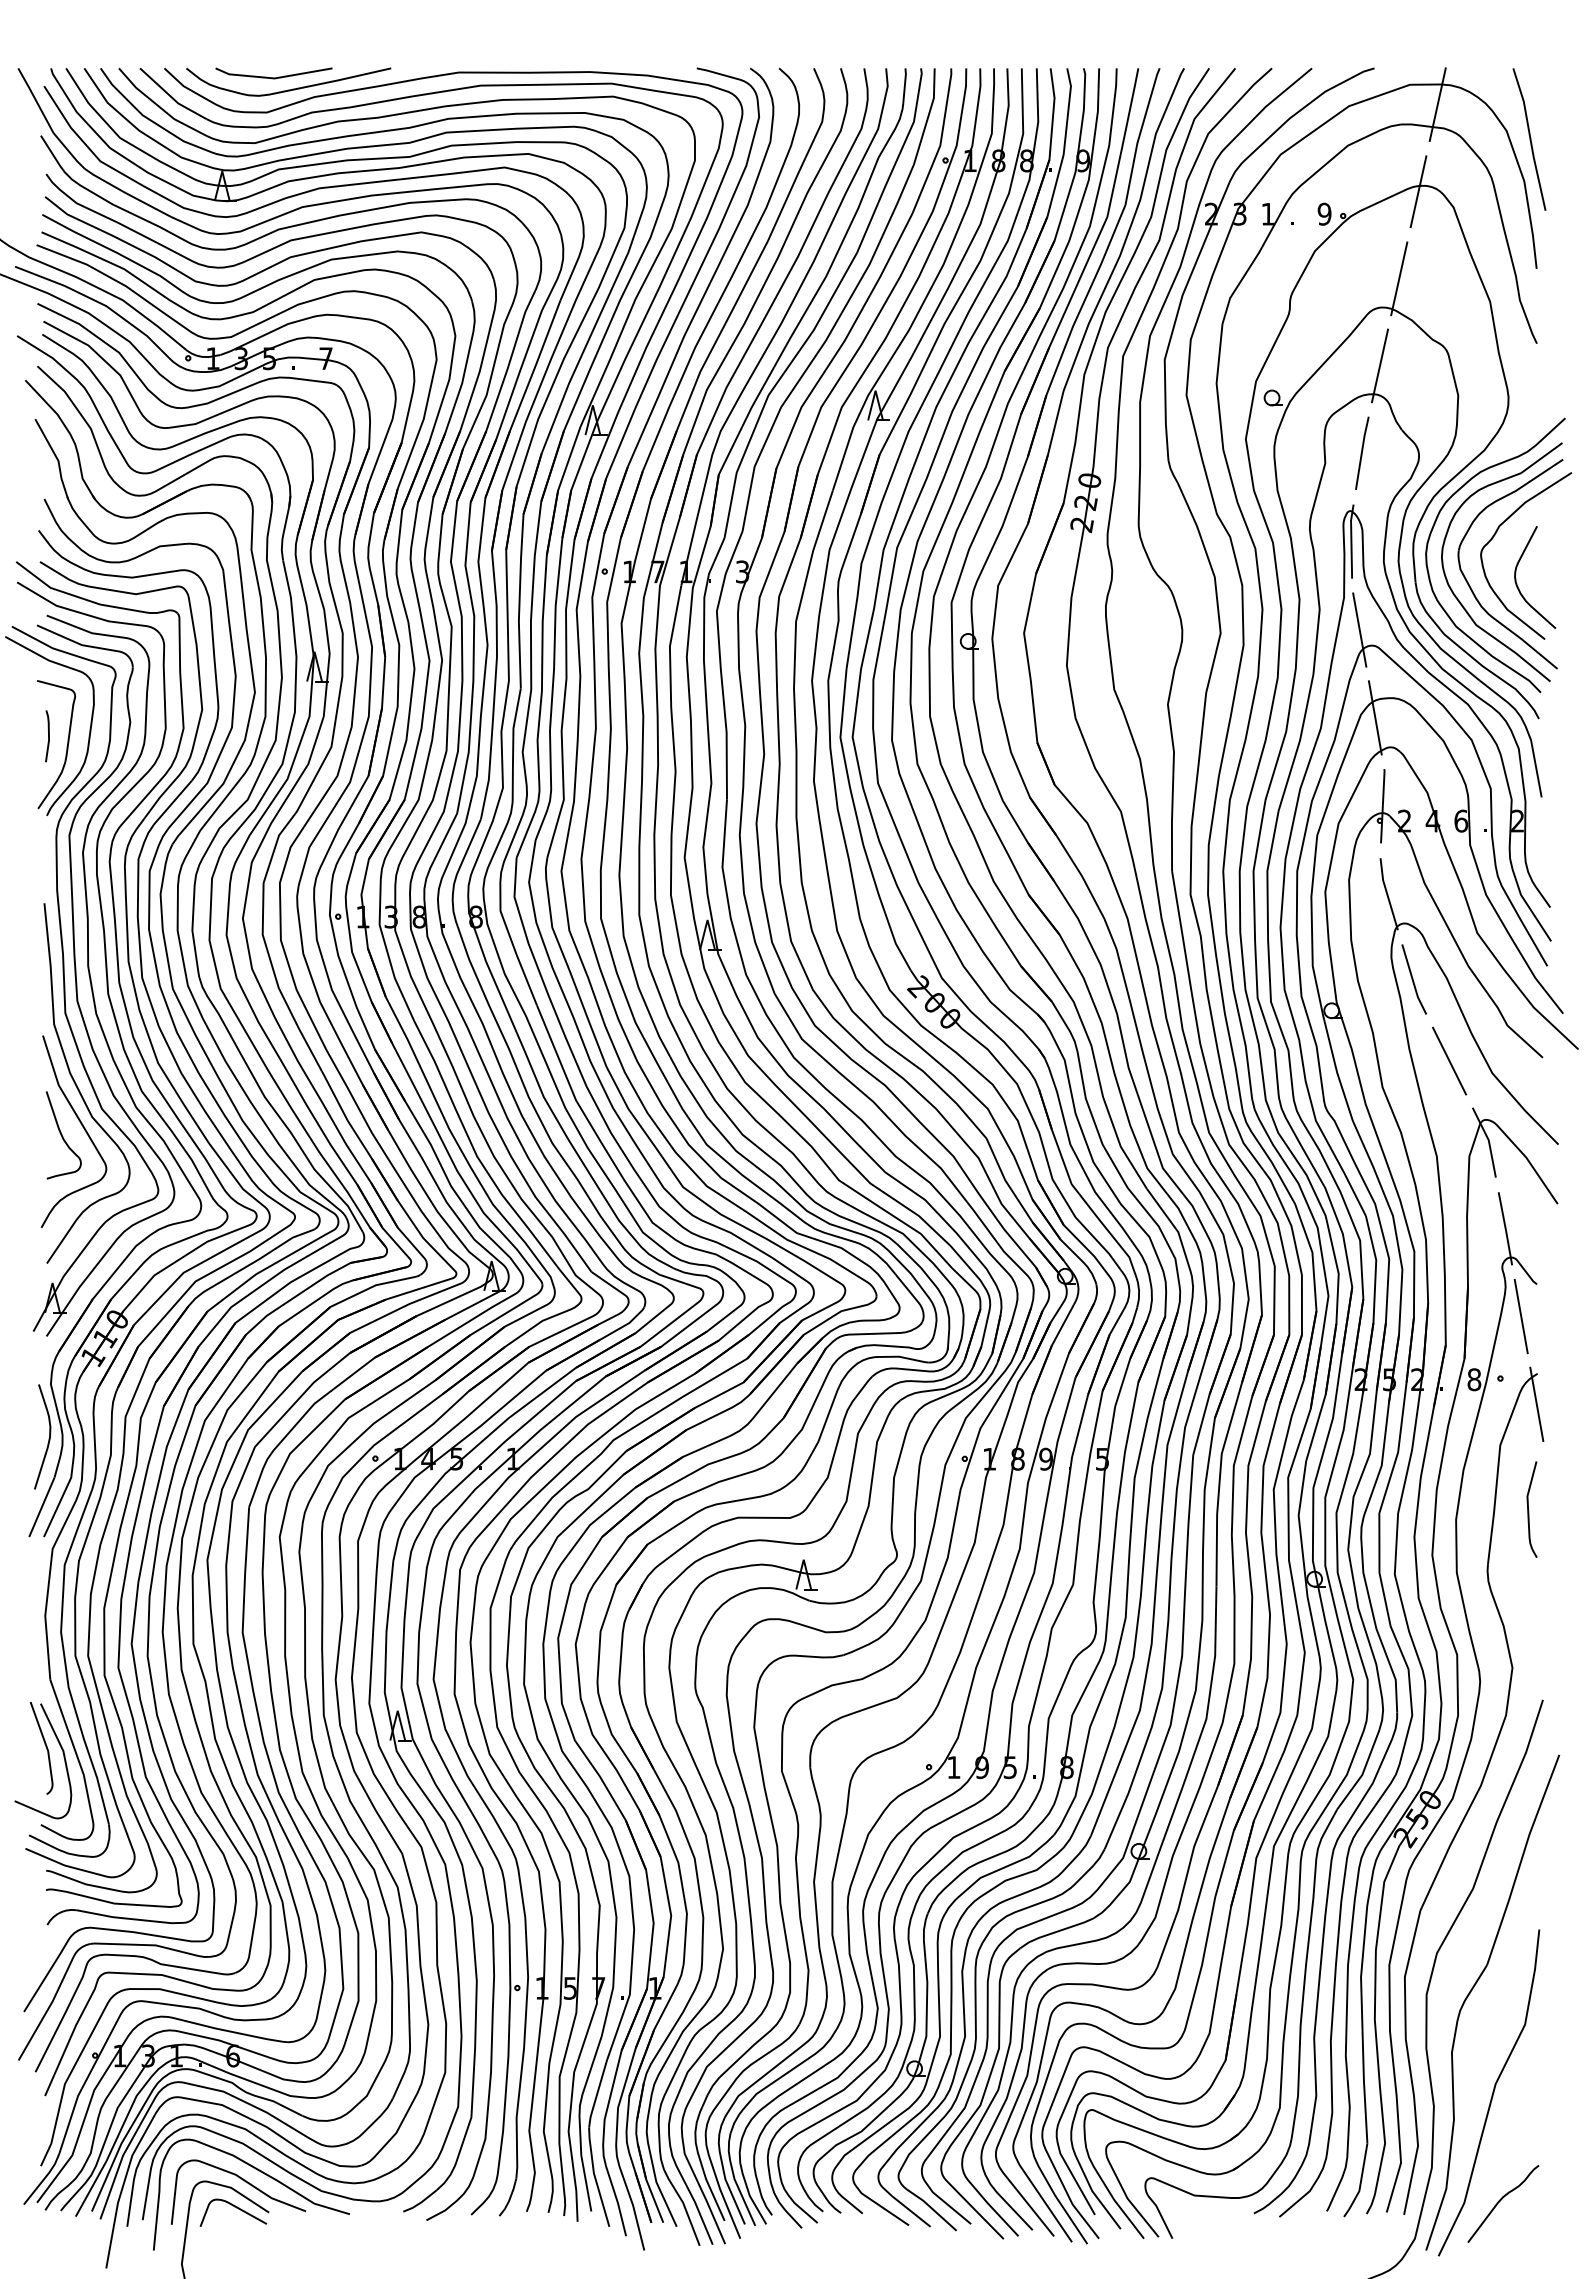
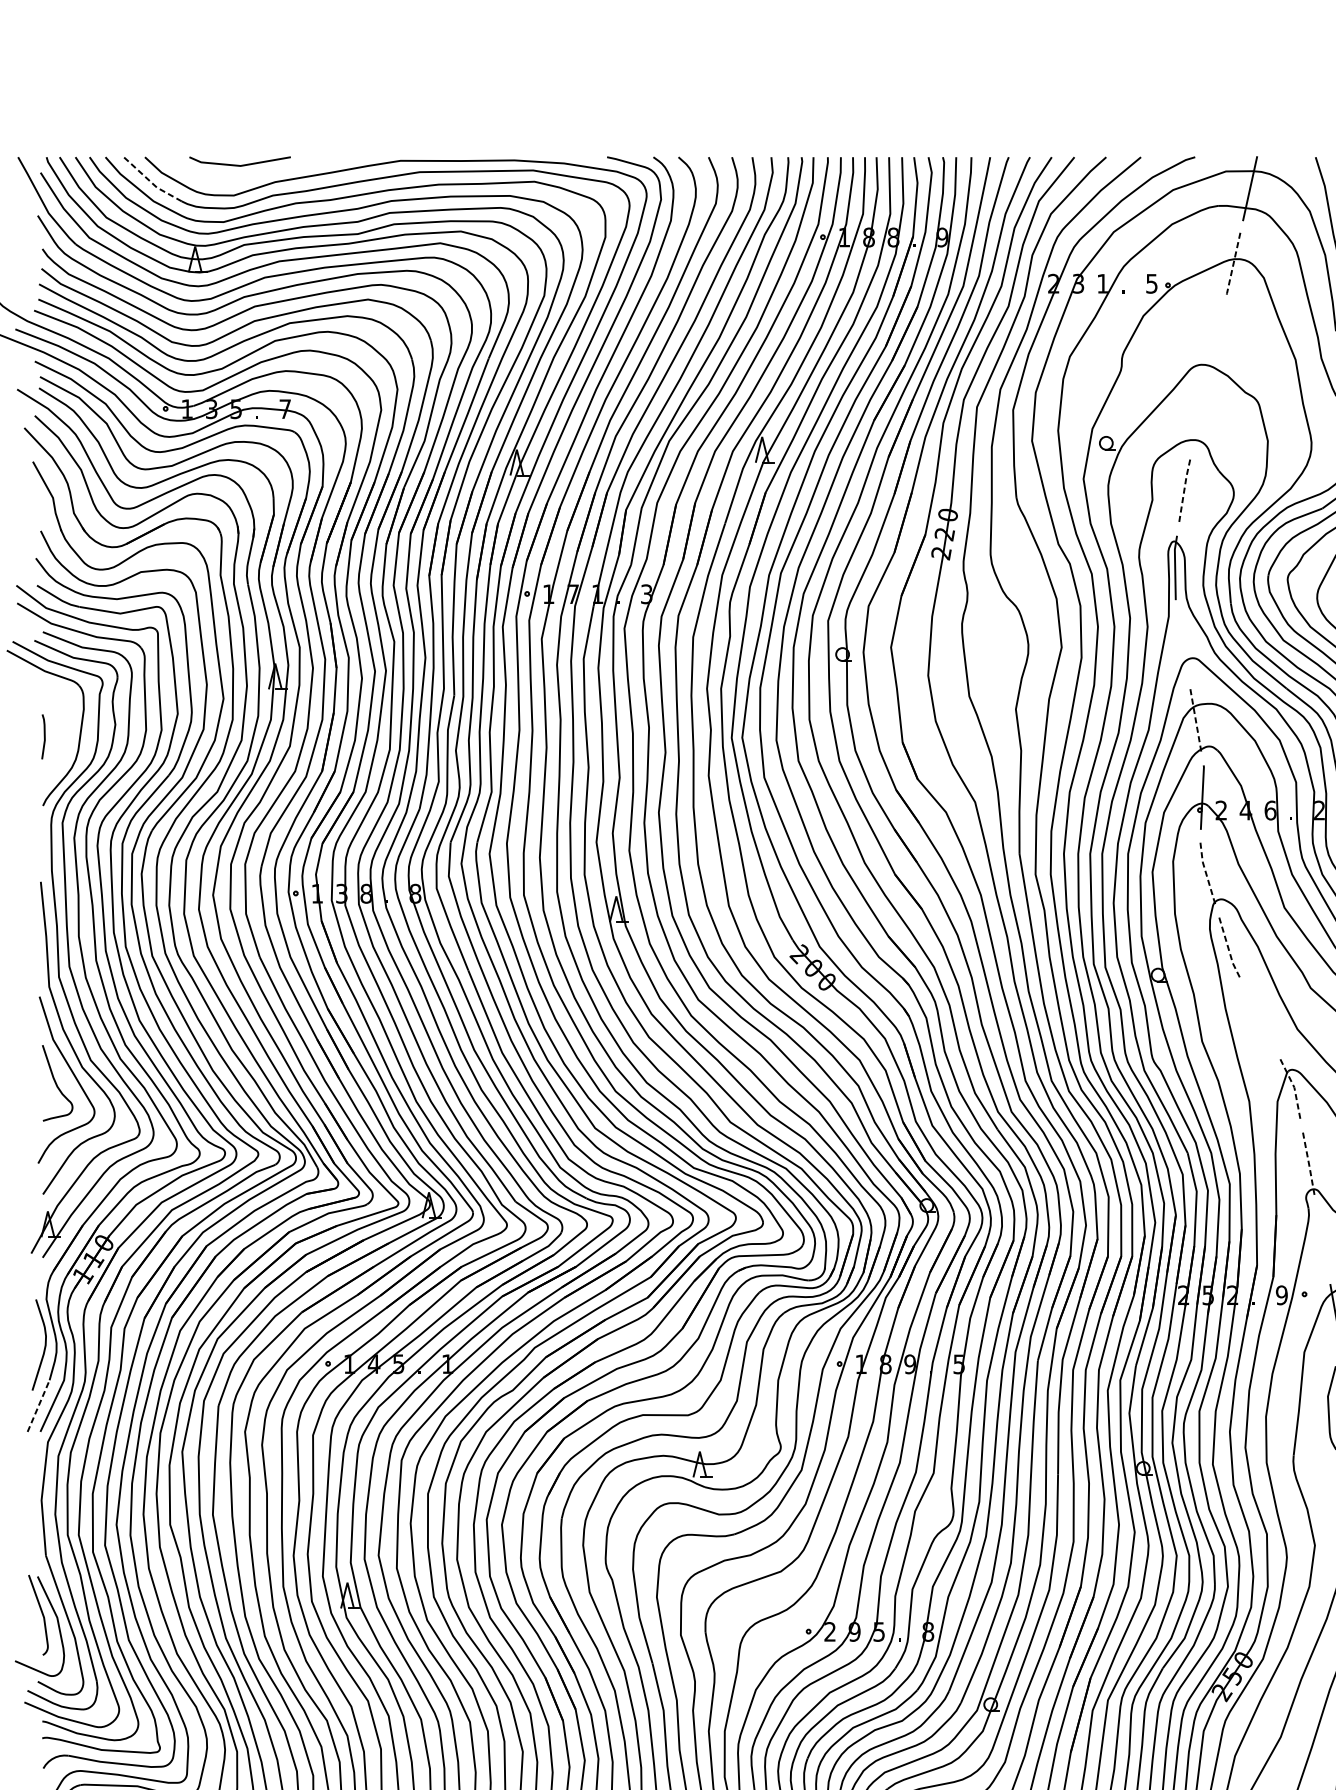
curve: (288, 89) -> (252, 175), removed
line: (171, 96) -> (151, 181), solid -> dashed
line: (1418, 192) -> (1233, 264), solid -> dashed
text: (1324, 213) -> (1151, 283), 9 -> 5
line: (1399, 278) -> (1216, 339), removed
line: (1379, 365) -> (1199, 415), removed
line: (1361, 452) -> (1183, 490), solid -> dashed
line: (1359, 629) -> (1182, 644), removed
line: (1375, 718) -> (1196, 721), solid -> dashed
part: (66, 746) -> (60, 745), removed
line: (1387, 893) -> (1206, 873), solid -> dashed
line: (1413, 981) -> (1229, 949), solid -> dashed
line: (1449, 1060) -> (1260, 1018), removed
line: (1488, 1141) -> (1294, 1088), solid -> dashed
line: (1505, 1229) -> (1308, 1164), solid -> dashed
line: (1520, 1316) -> (1321, 1240), removed
text: (1474, 1379) -> (1282, 1295), 8 -> 9
line: (42, 1506) -> (39, 1405), solid -> dashed
text: (953, 1767) -> (829, 1631), 1 -> 2

